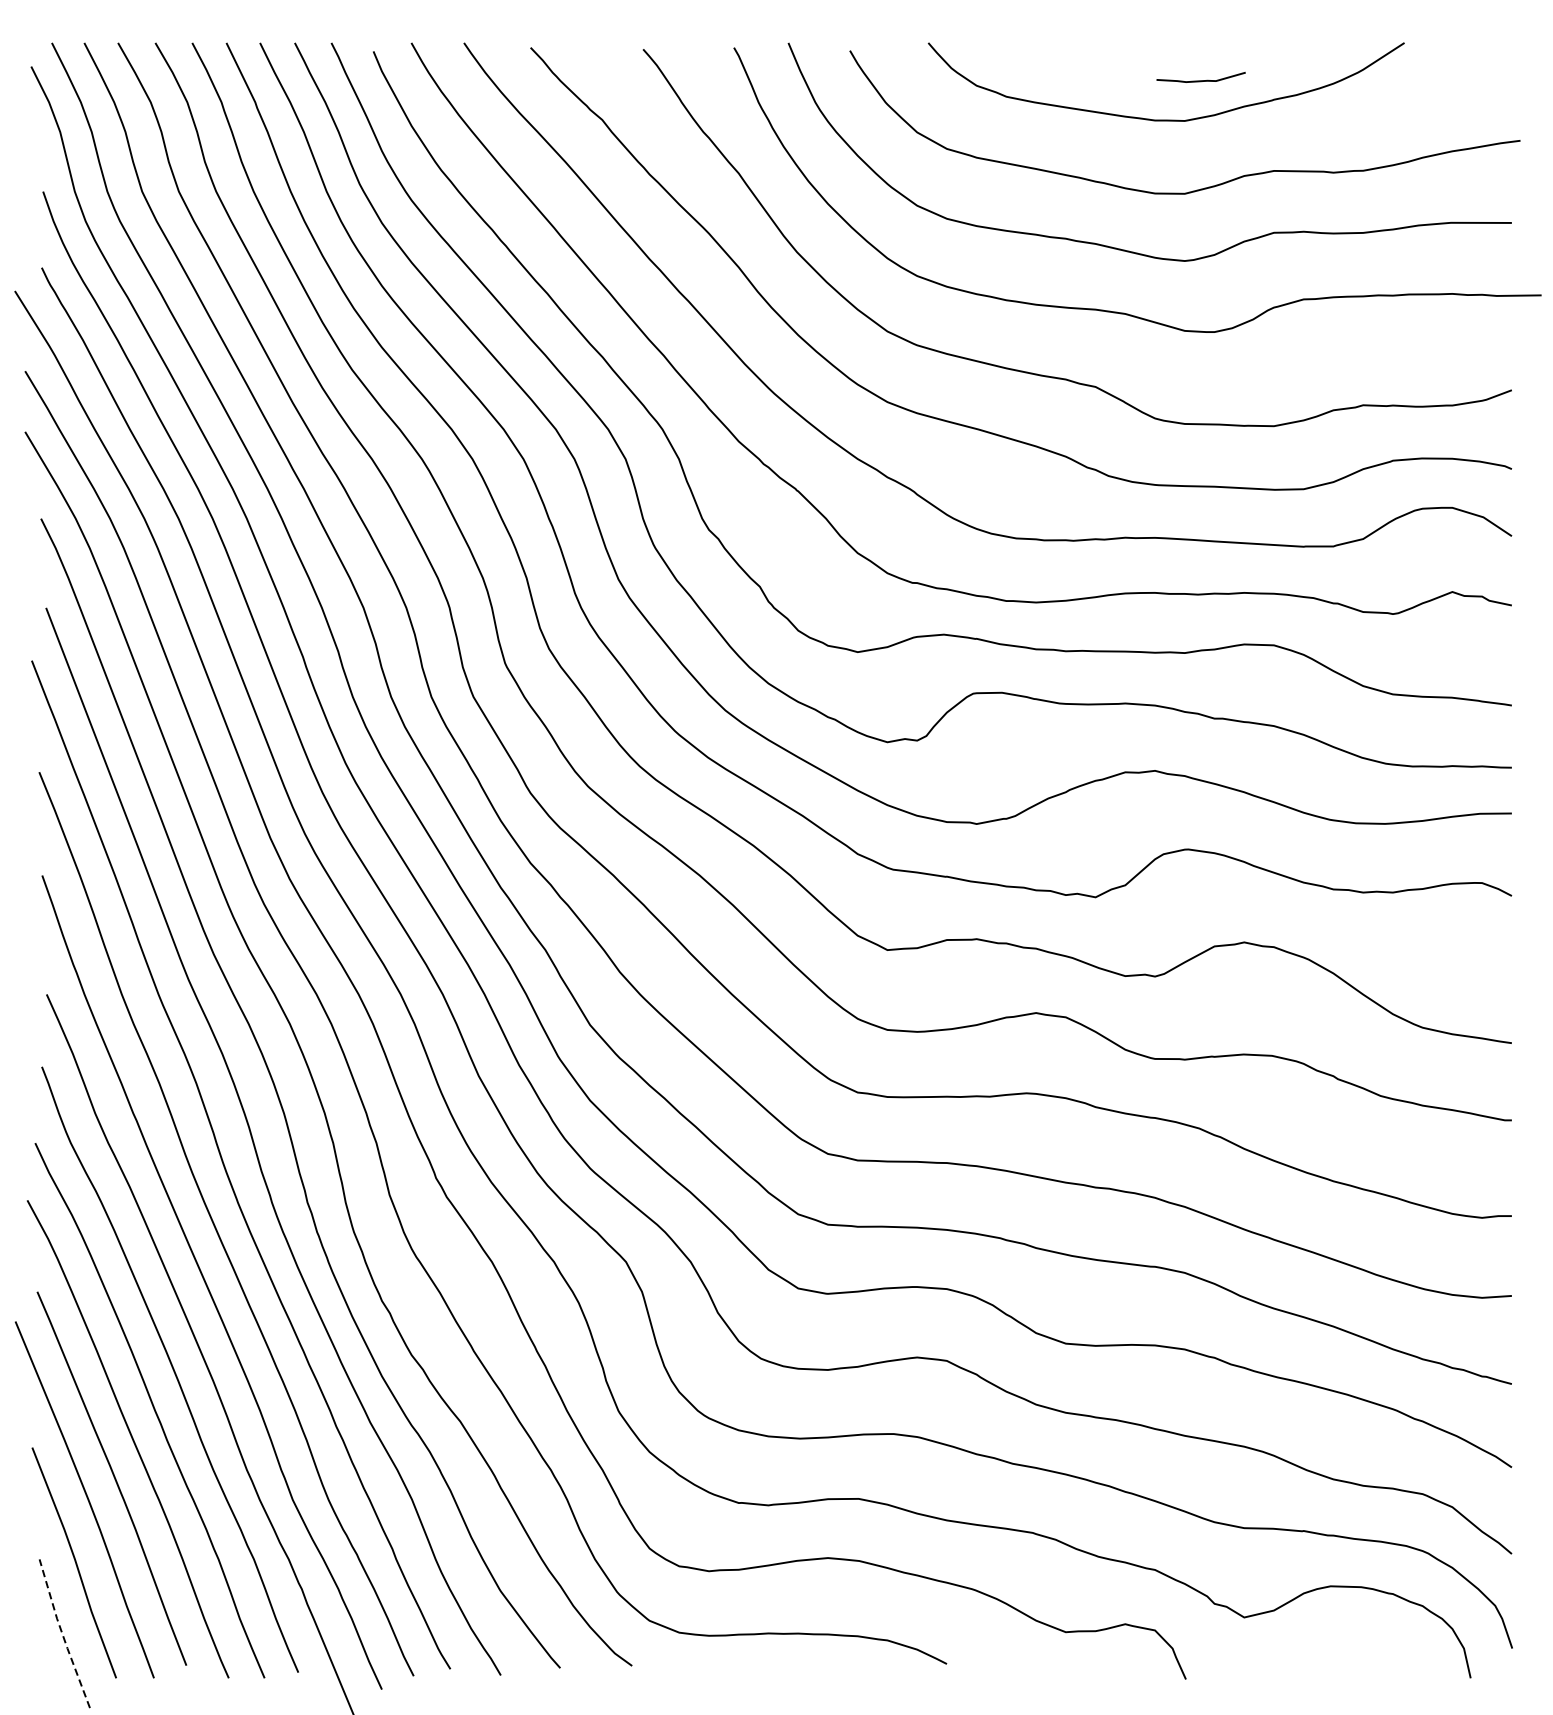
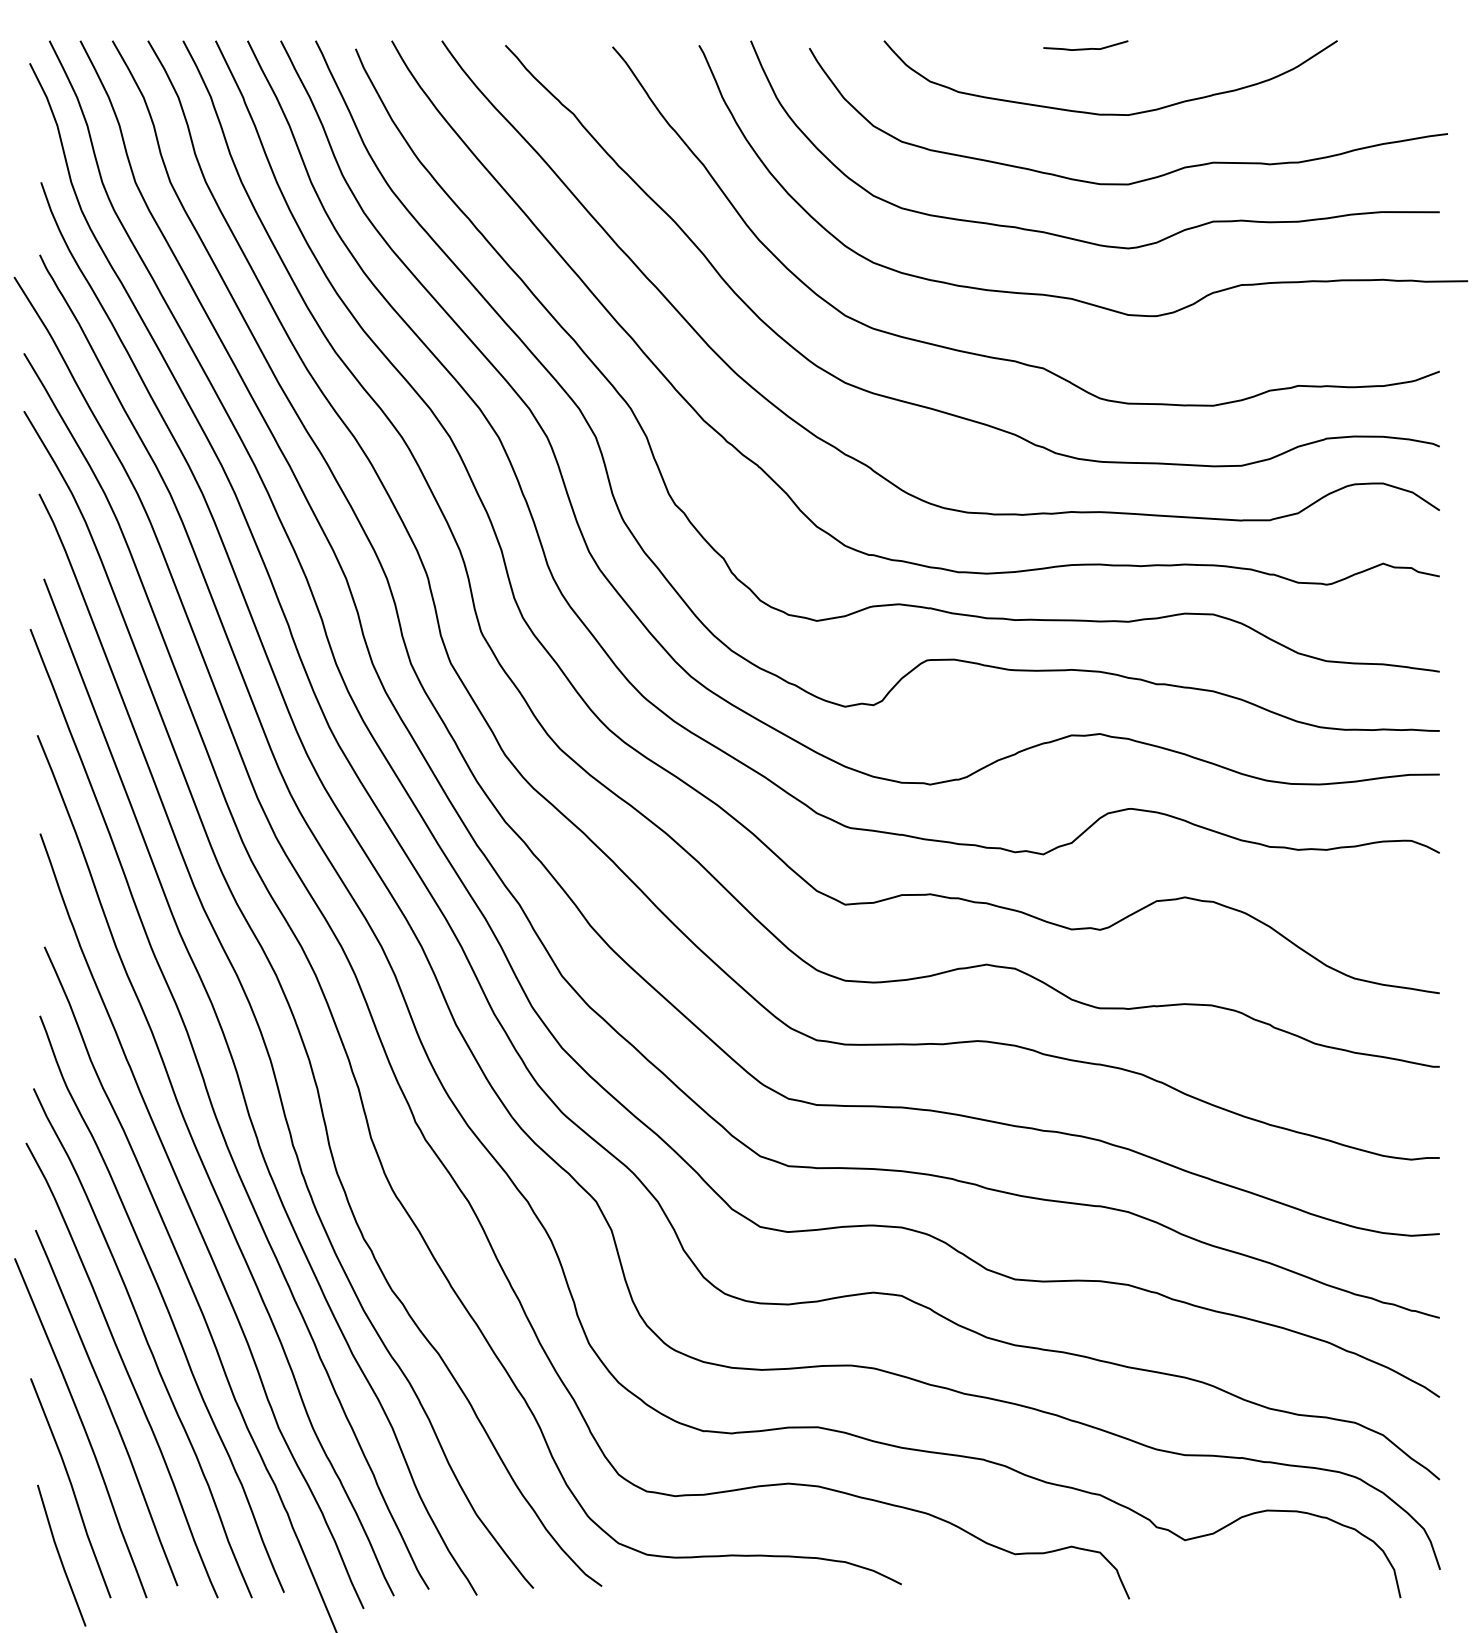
curve: (1200, 80) -> (1085, 48), moved
line: (62, 1634) -> (59, 1556), dashed -> solid

